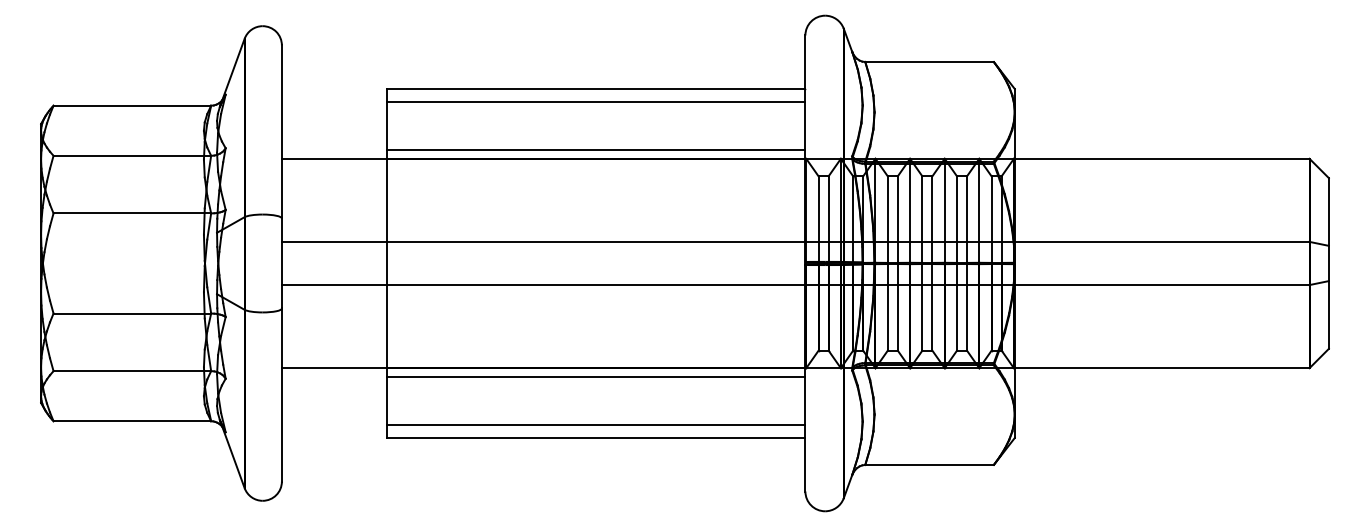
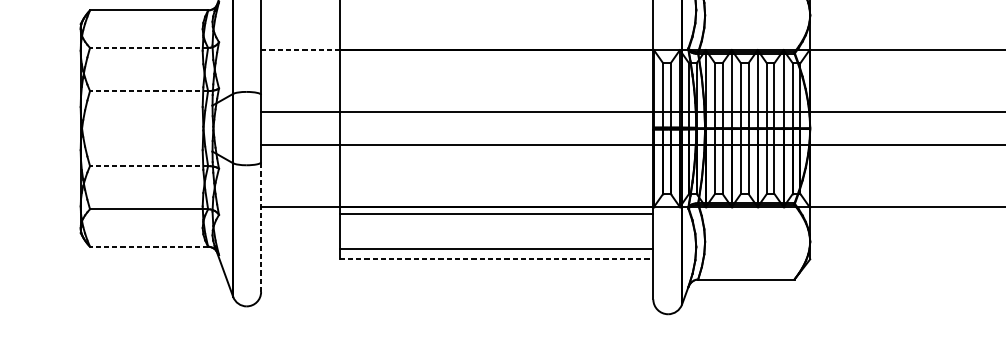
line: (595, 102) -> (496, 7), removed
line: (595, 150) -> (496, 43), removed
line: (132, 155) -> (149, 47), solid -> dashed
line: (334, 158) -> (300, 49), solid -> dashed
line: (132, 213) -> (149, 91), solid -> dashed
line: (132, 313) -> (149, 166), solid -> dashed
line: (281, 395) -> (260, 227), solid -> dashed
line: (132, 421) -> (149, 246), solid -> dashed
line: (596, 438) -> (496, 259), solid -> dashed

